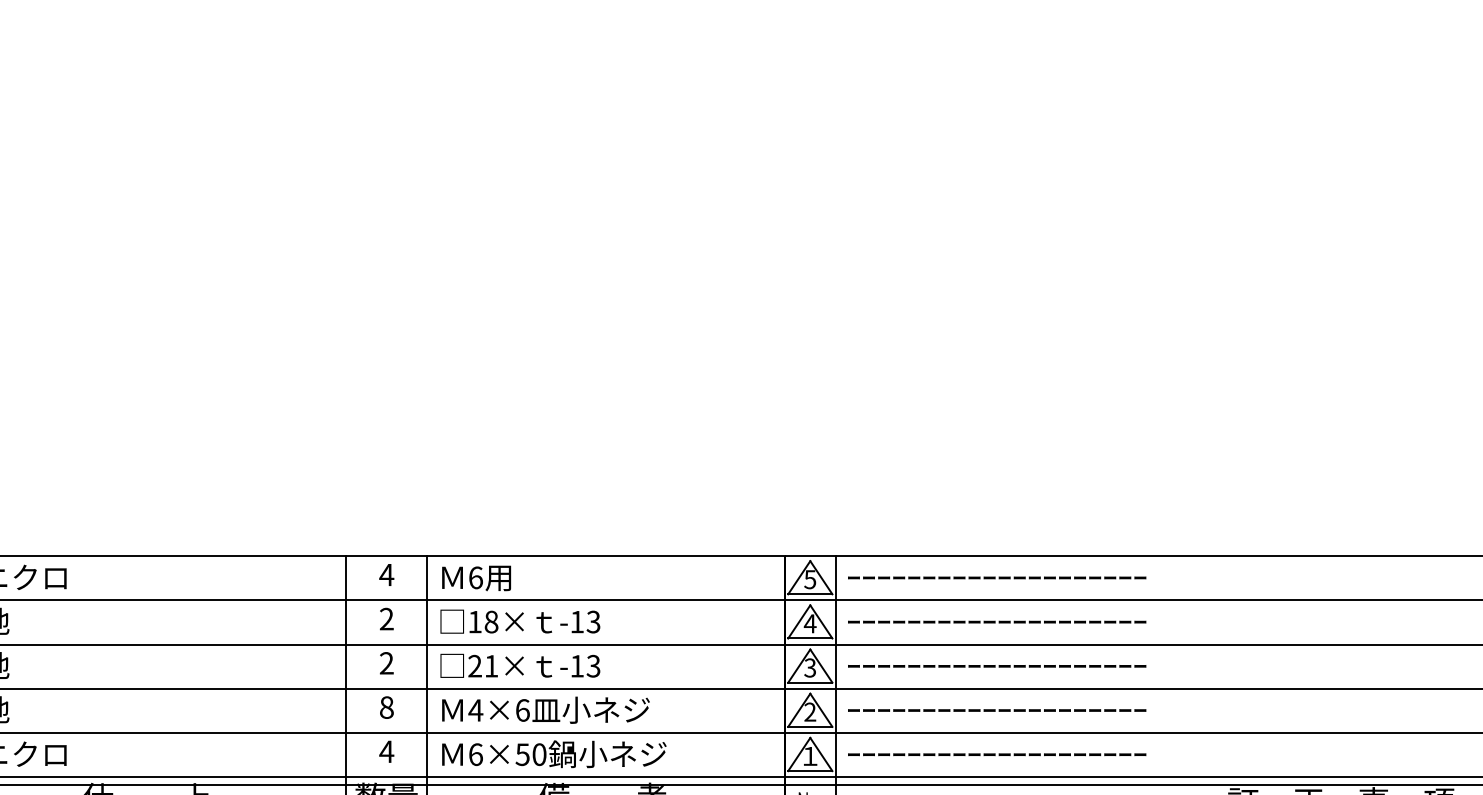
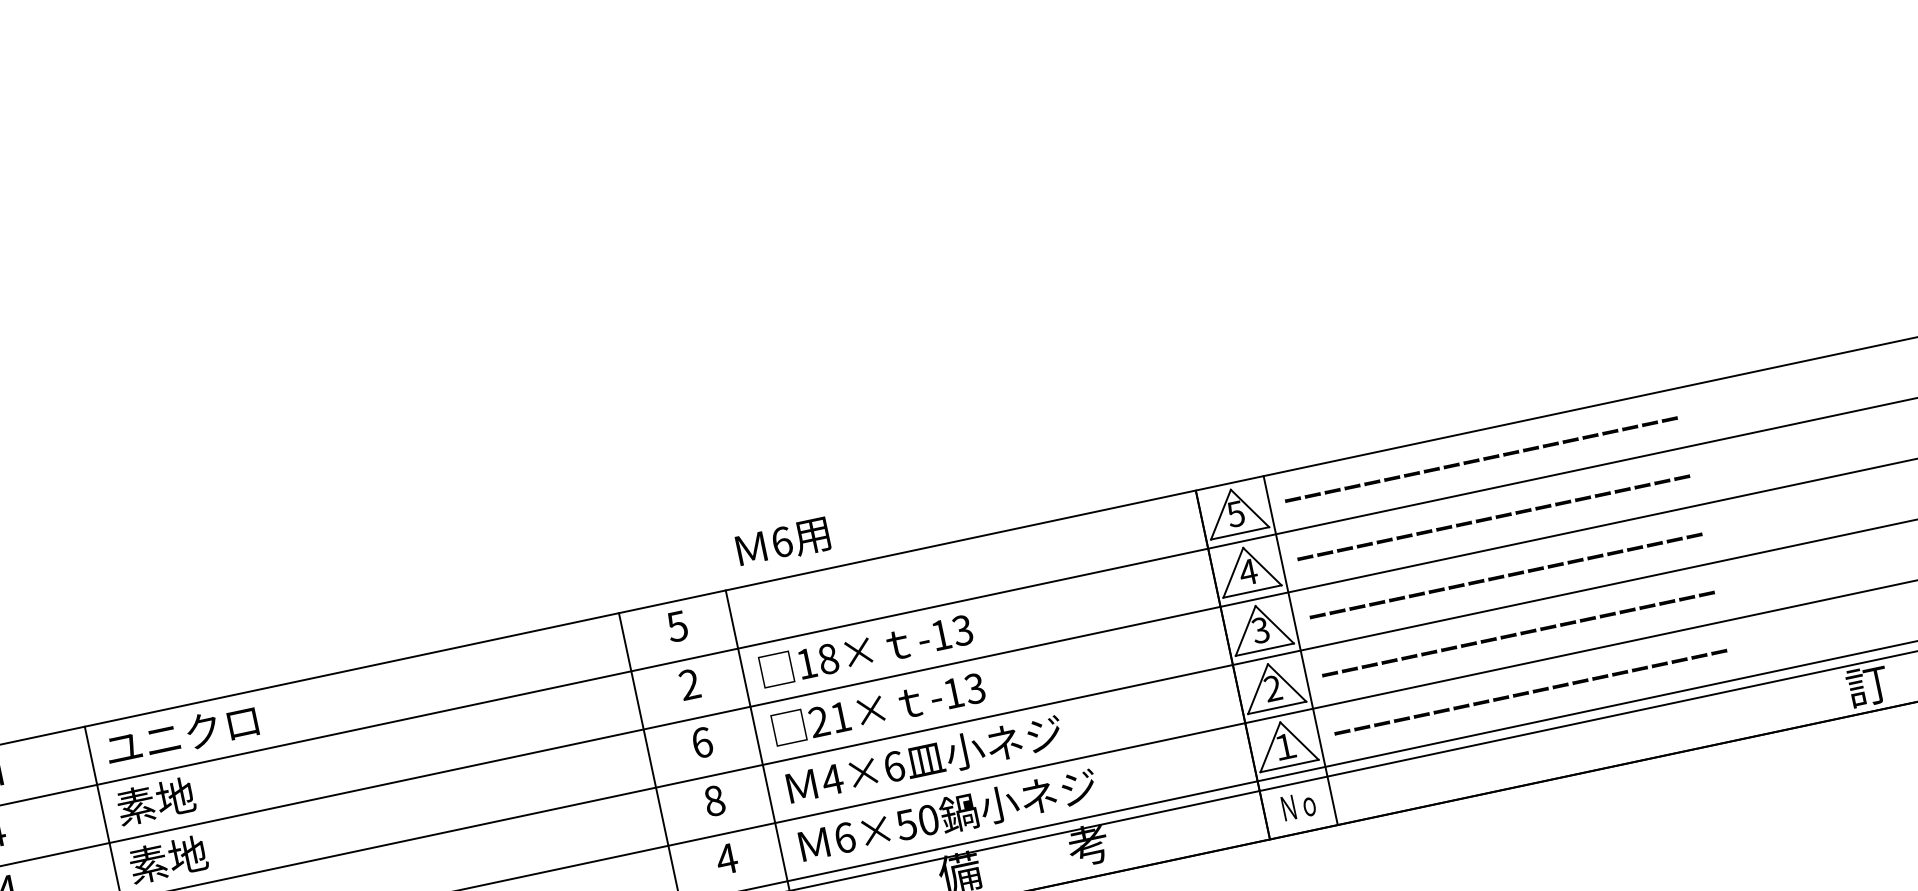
text: (386, 575) -> (677, 627), 4 -> 5
text: (476, 578) -> (783, 542), moved
text: (386, 663) -> (701, 742), 2 -> 6

